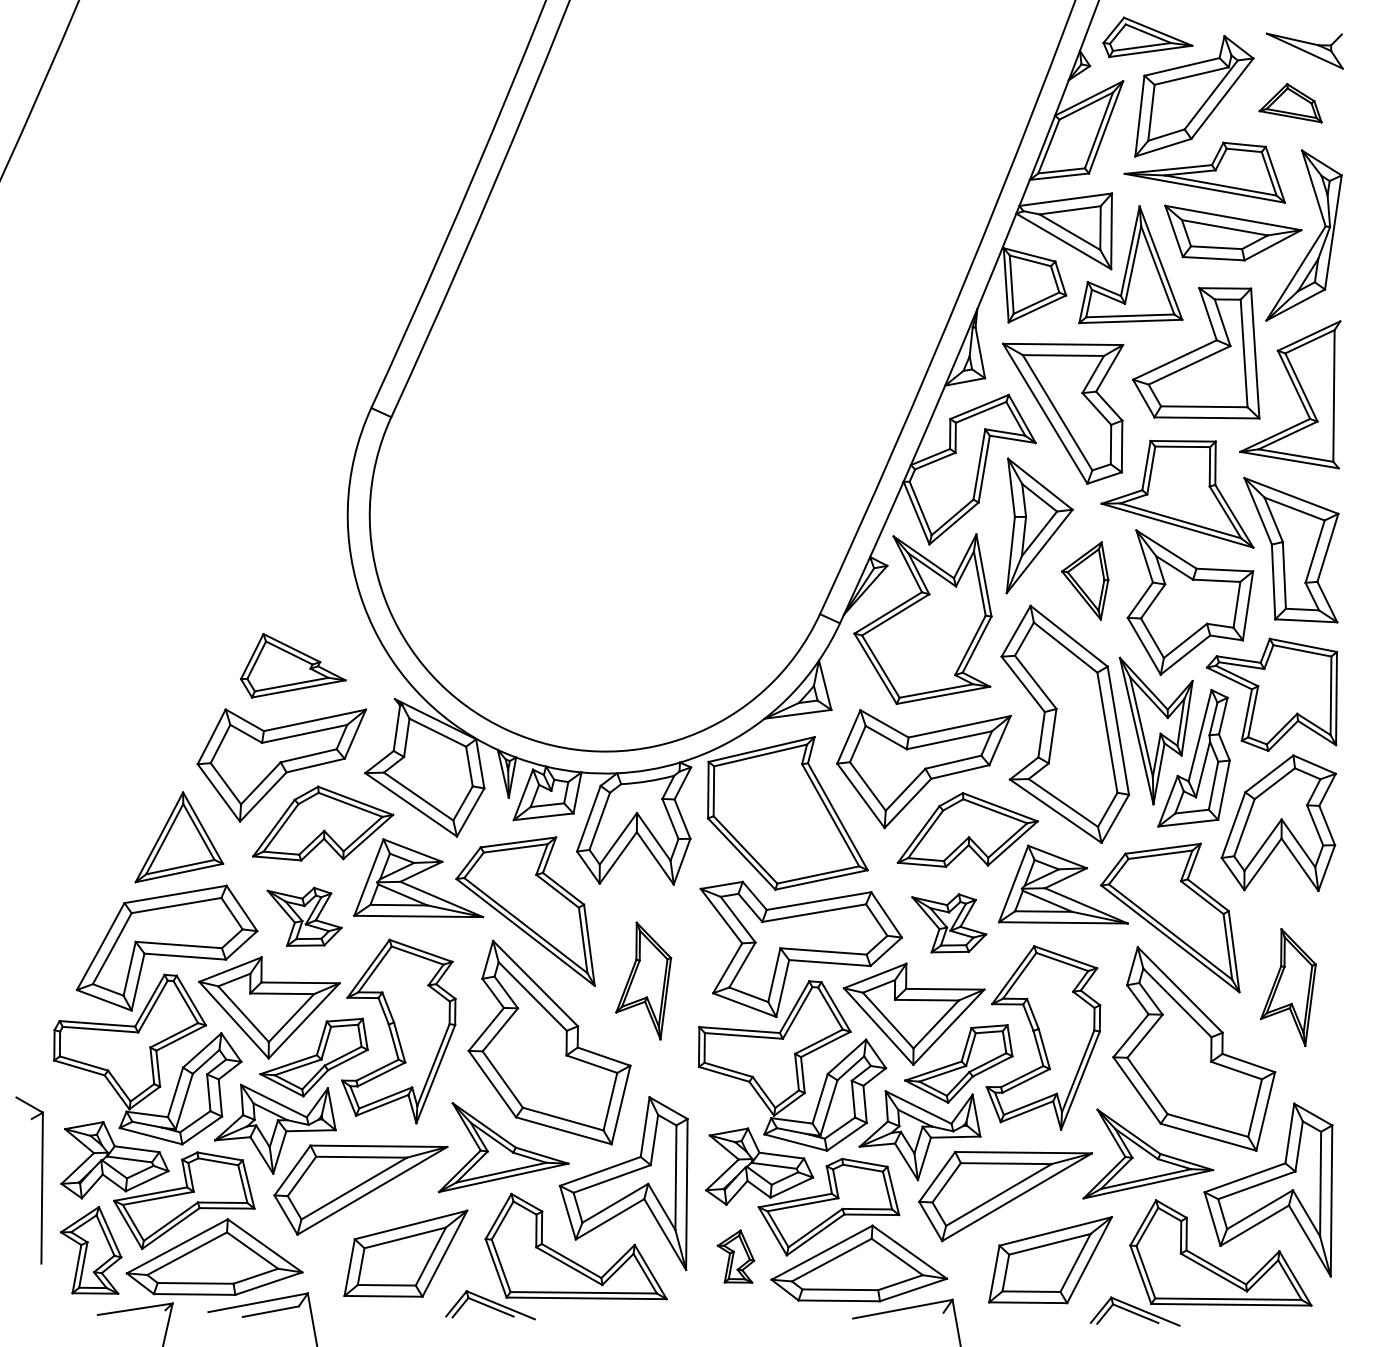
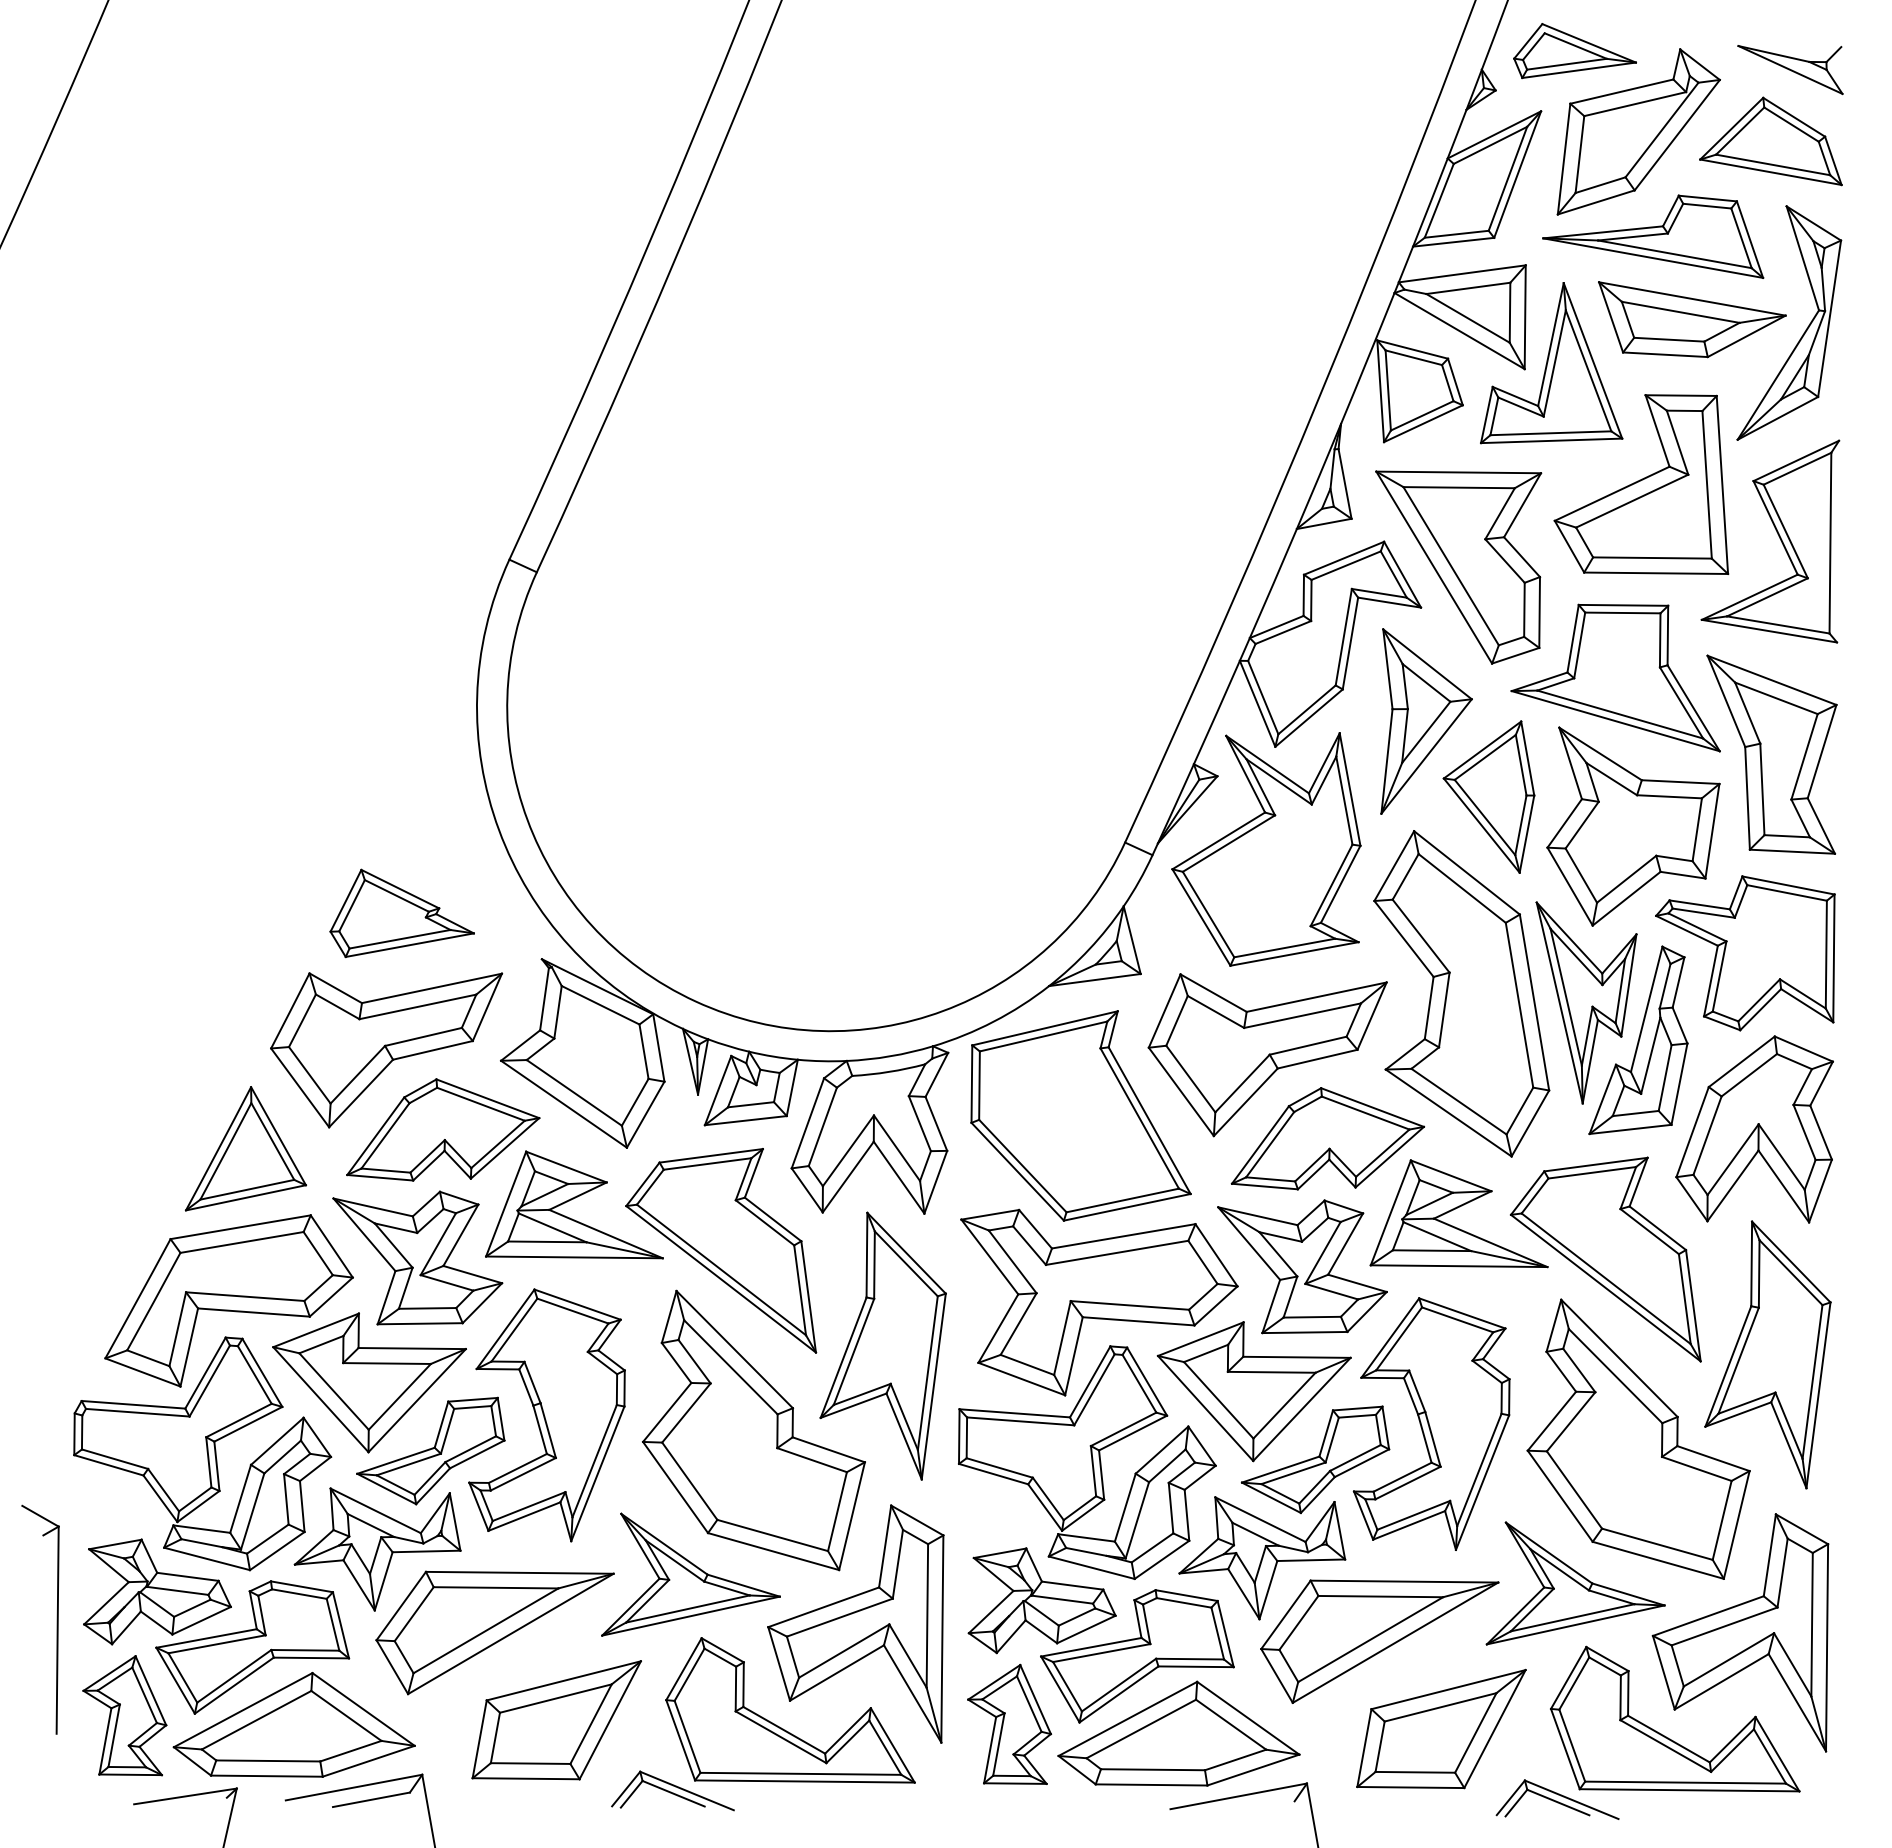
part: (1290, 103) -> (1770, 141), size x1.67
part: (1084, 580) -> (1488, 796), size x1.43
part: (304, 916) -> (417, 1257), size x1.67
part: (949, 923) -> (1302, 1266), size x1.67
part: (643, 980) -> (882, 1345), size x1.67
part: (1288, 987) -> (1767, 1354), size x1.67
part: (735, 1256) -> (1009, 1723), size x1.67

